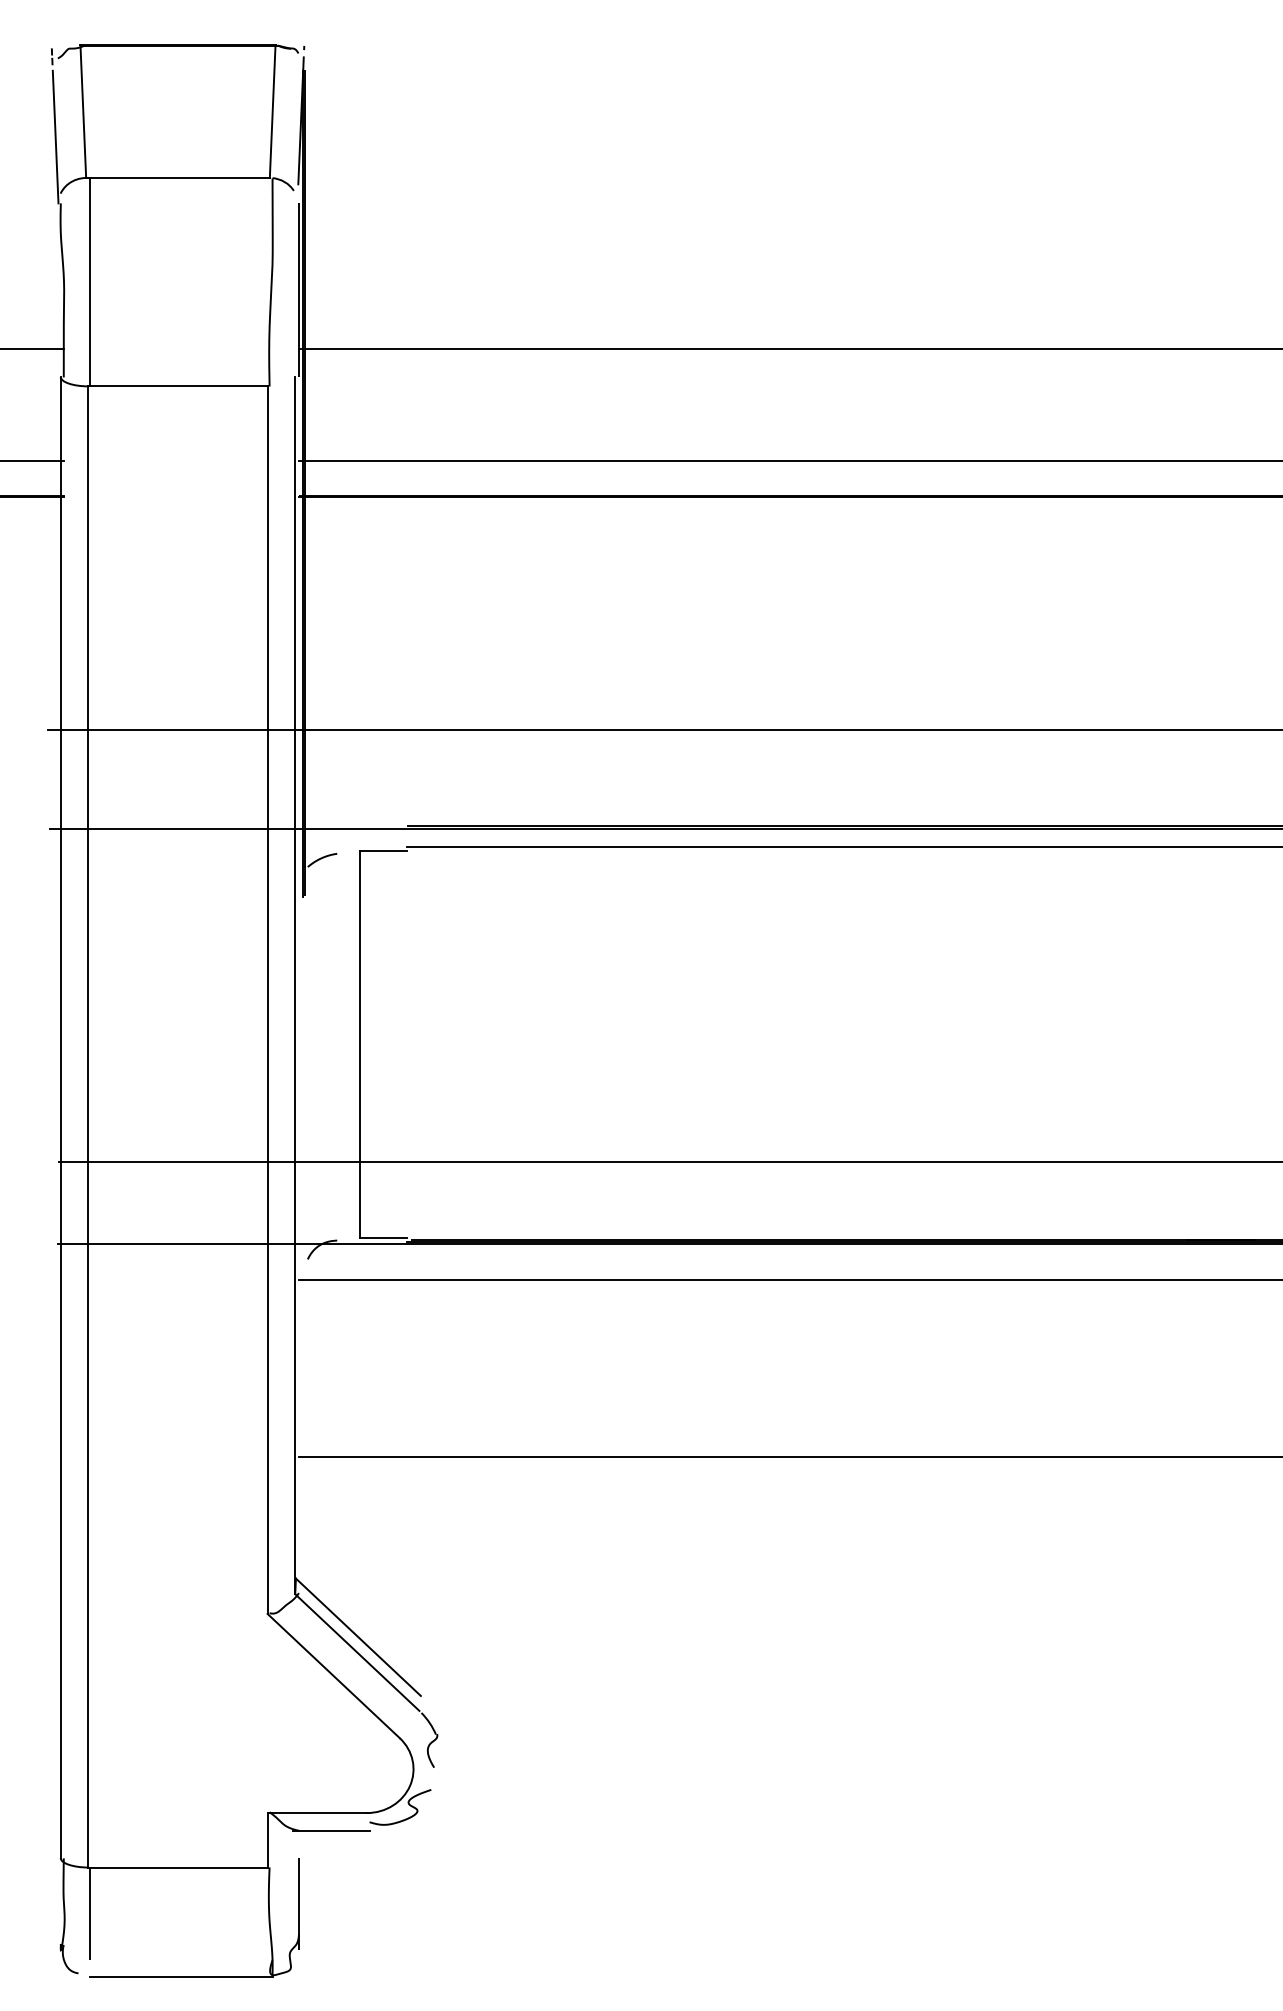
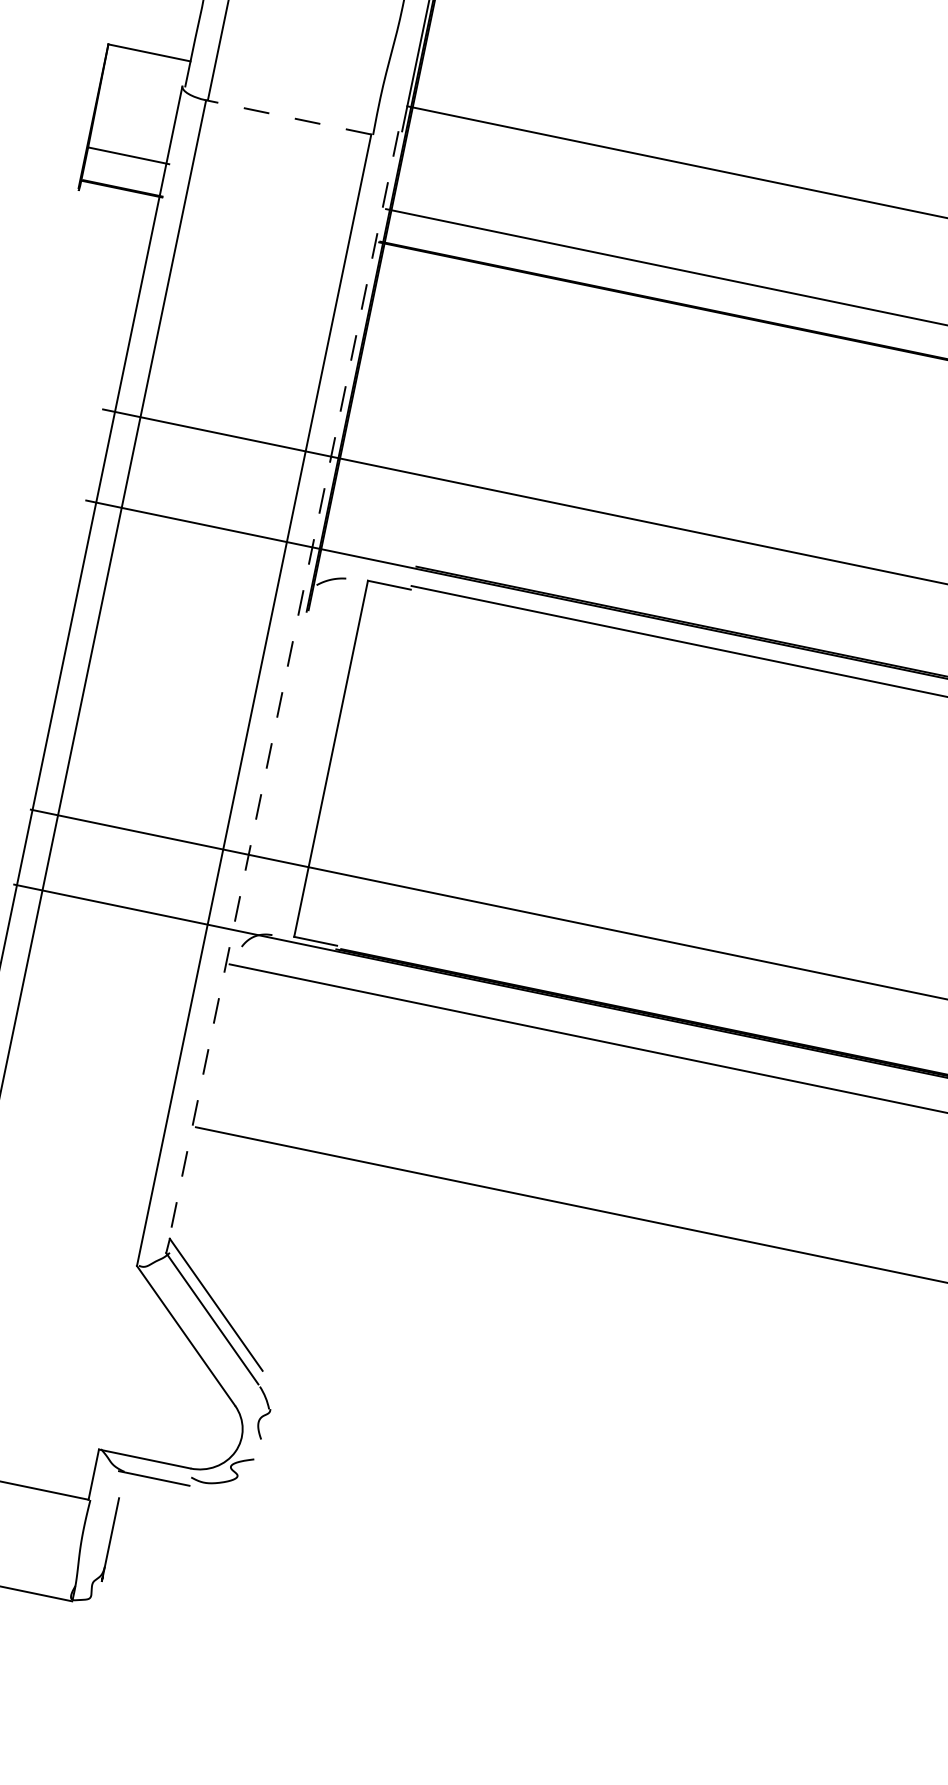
line: (178, 386) -> (289, 117), solid -> dashed
line: (295, 985) -> (282, 692), solid -> dashed

